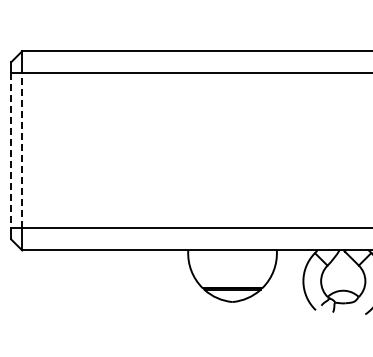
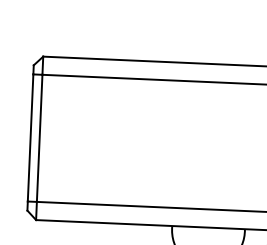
line: (22, 150) -> (39, 138), dashed -> solid
line: (11, 151) -> (30, 138), dashed -> solid

